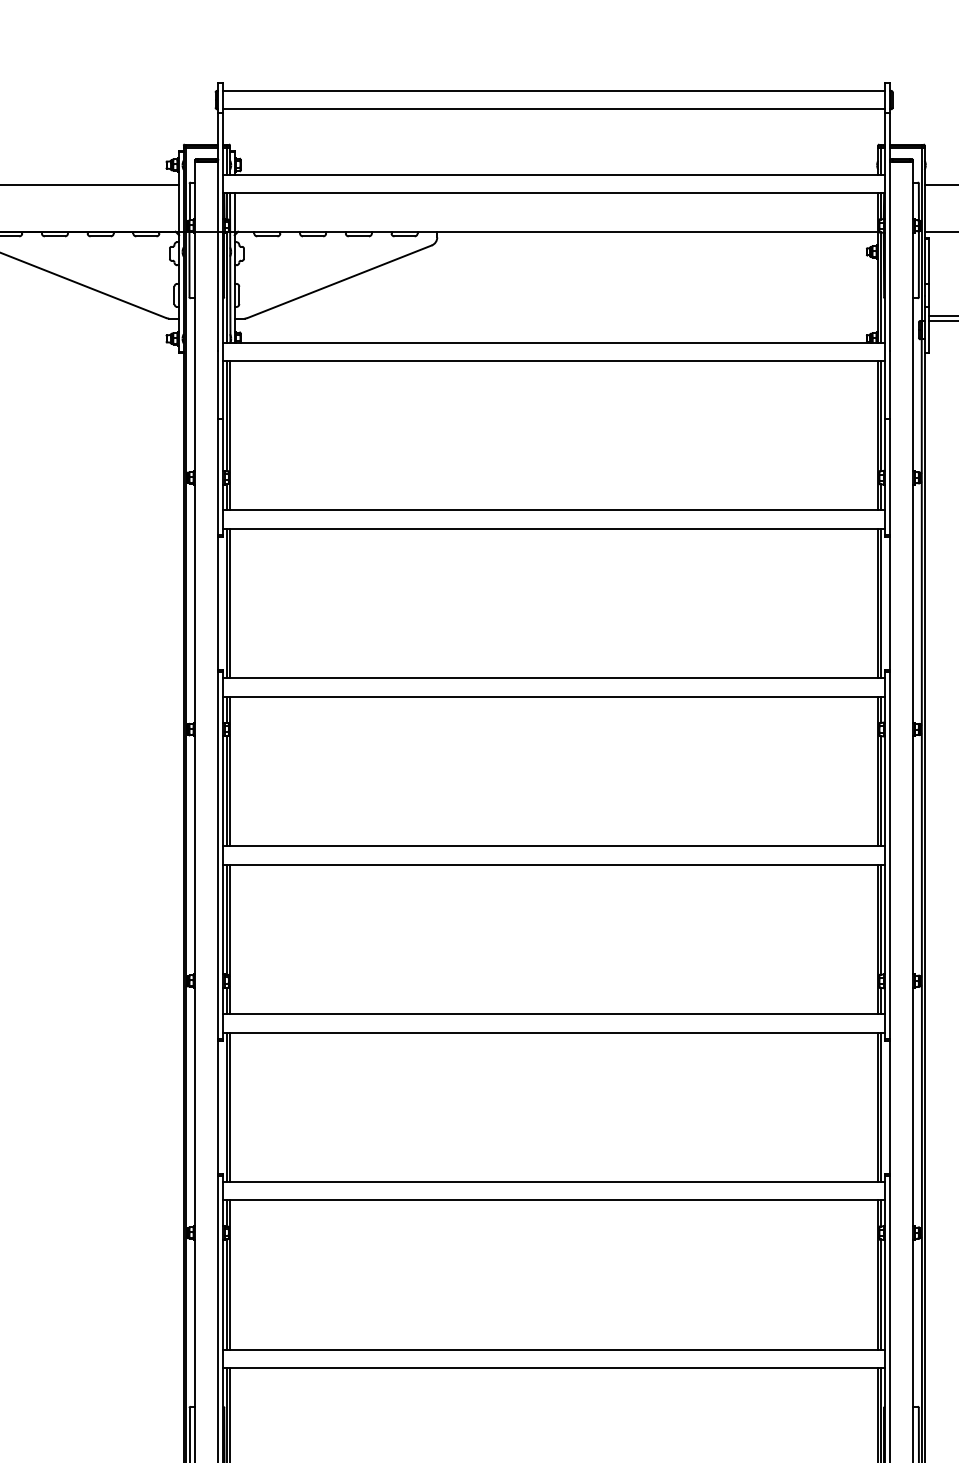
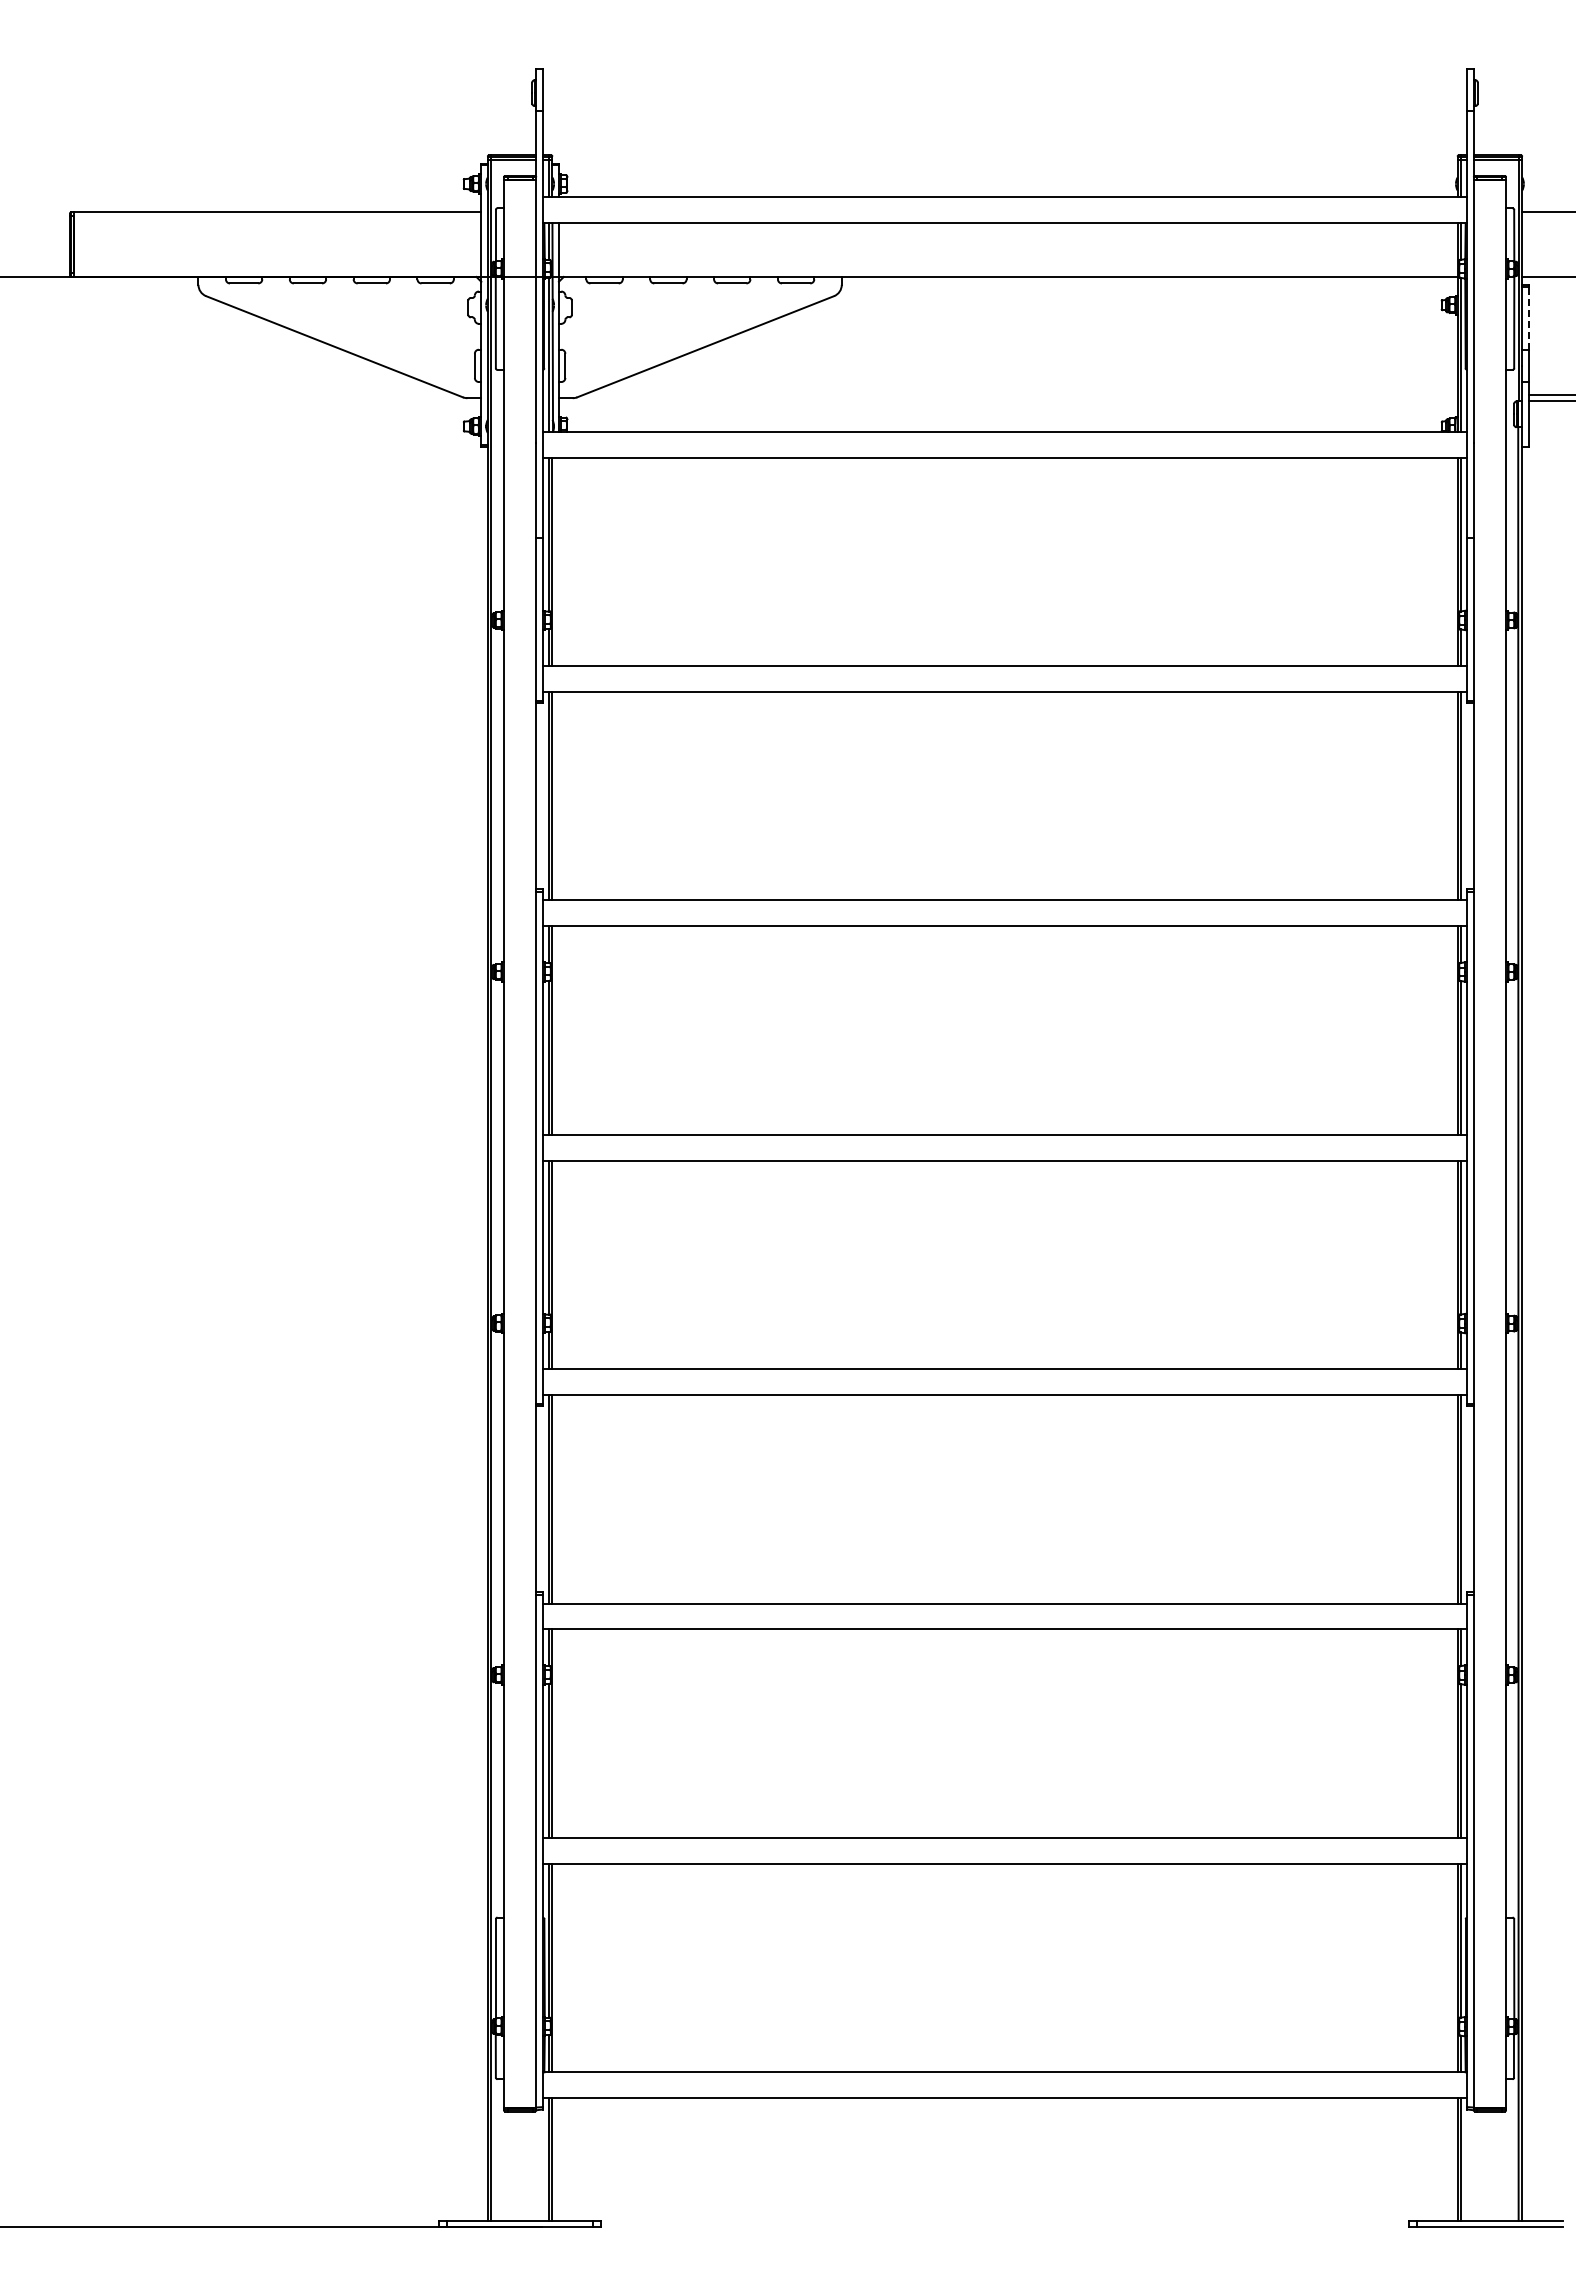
line: (553, 91) -> (1004, 80), removed
line: (553, 109) -> (1004, 106), removed
line: (929, 261) -> (1528, 318), solid -> dashed

